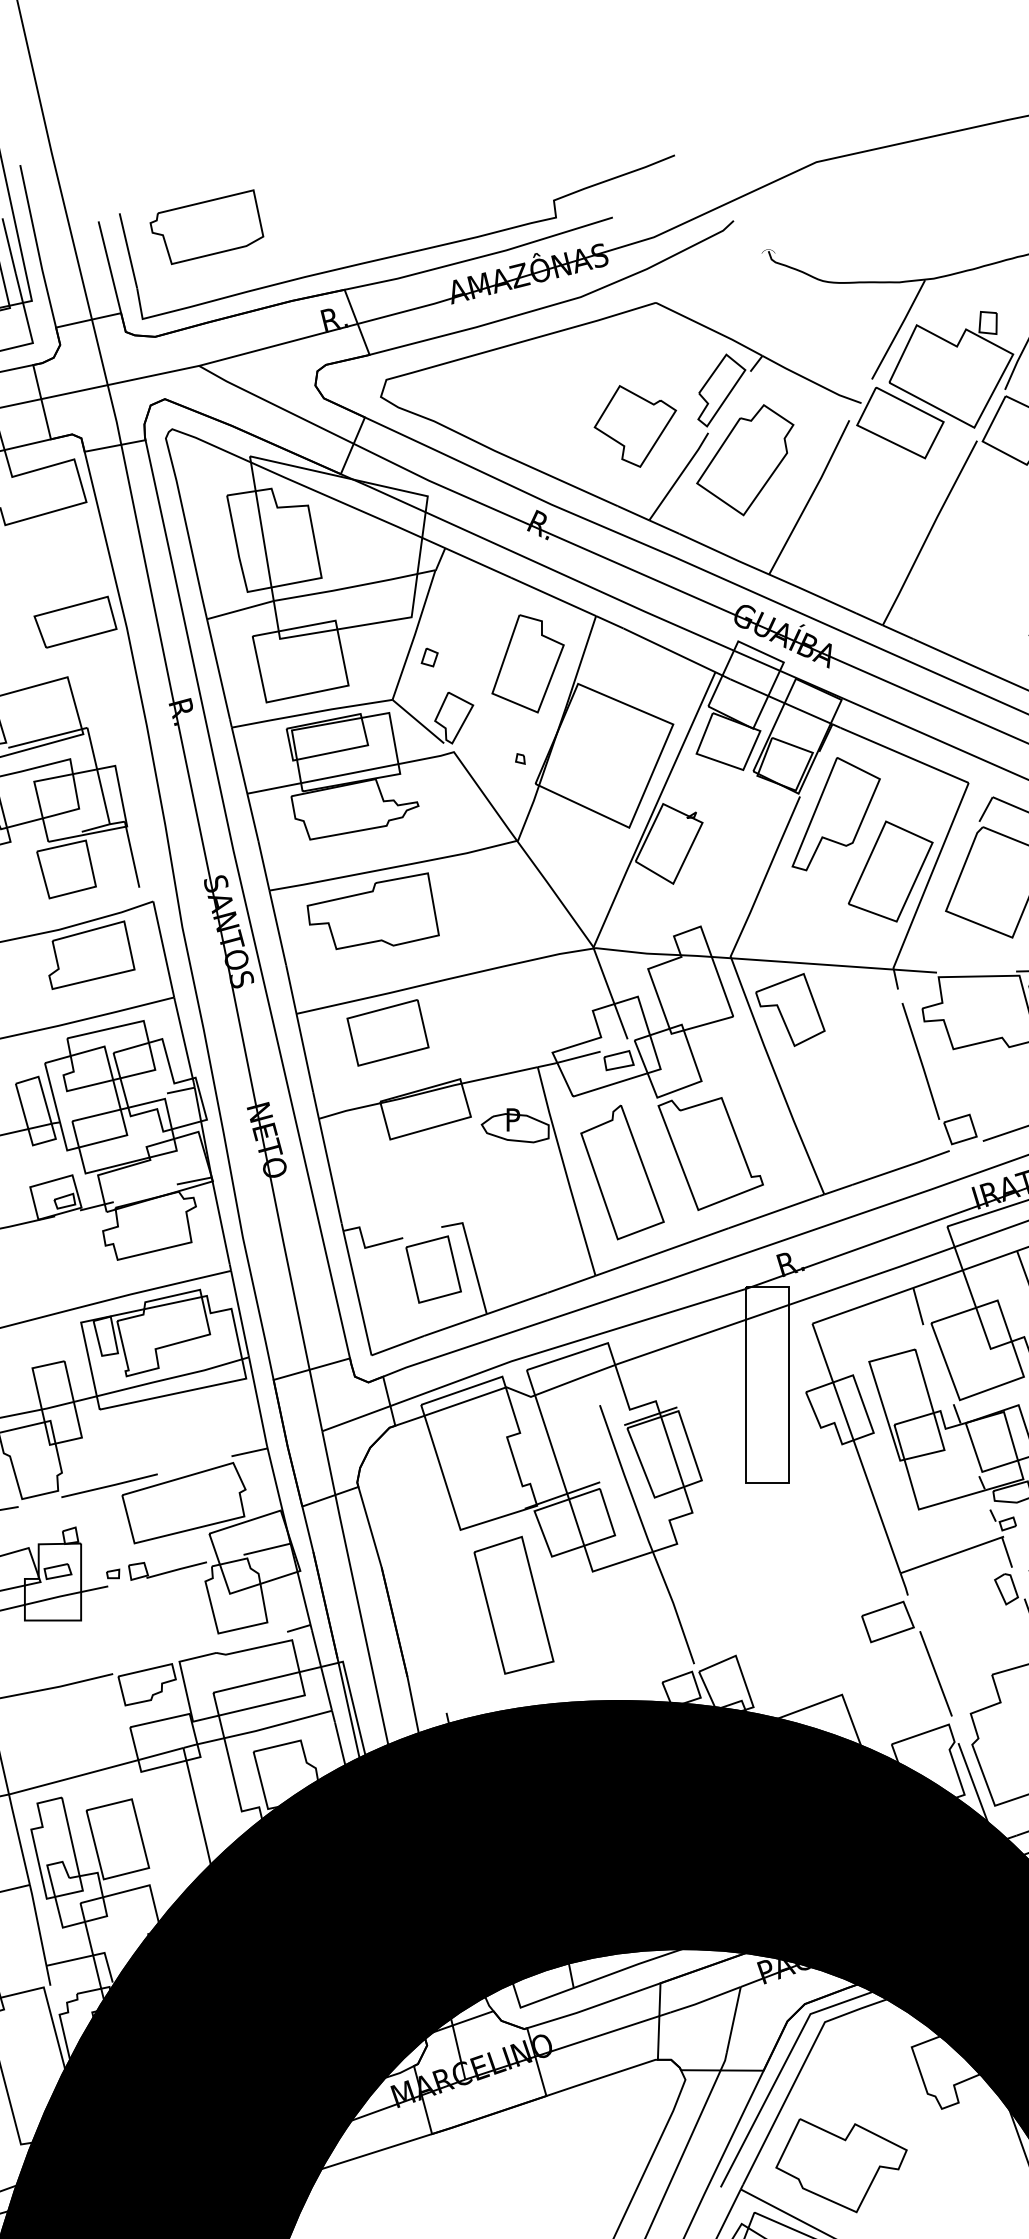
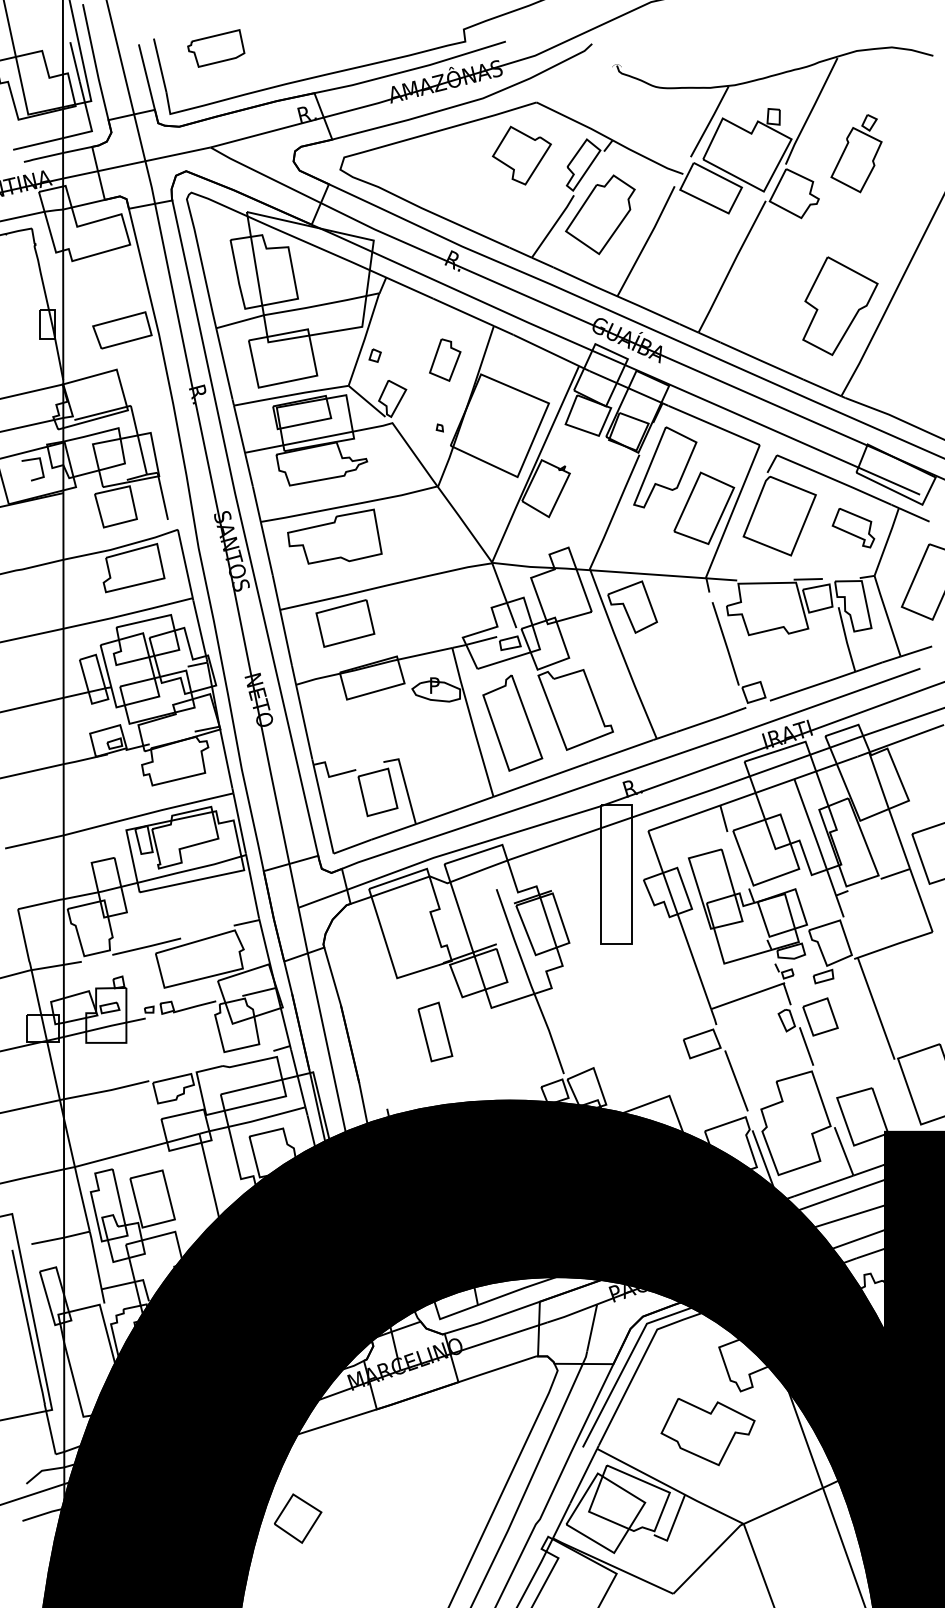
part: (207, 227) -> (216, 48), size x0.7
part: (634, 426) -> (521, 155), moved
part: (526, 662) -> (444, 359), size x0.6
part: (514, 1604) -> (435, 1031), size x0.6
part: (840, 2166) -> (707, 1432), moved

